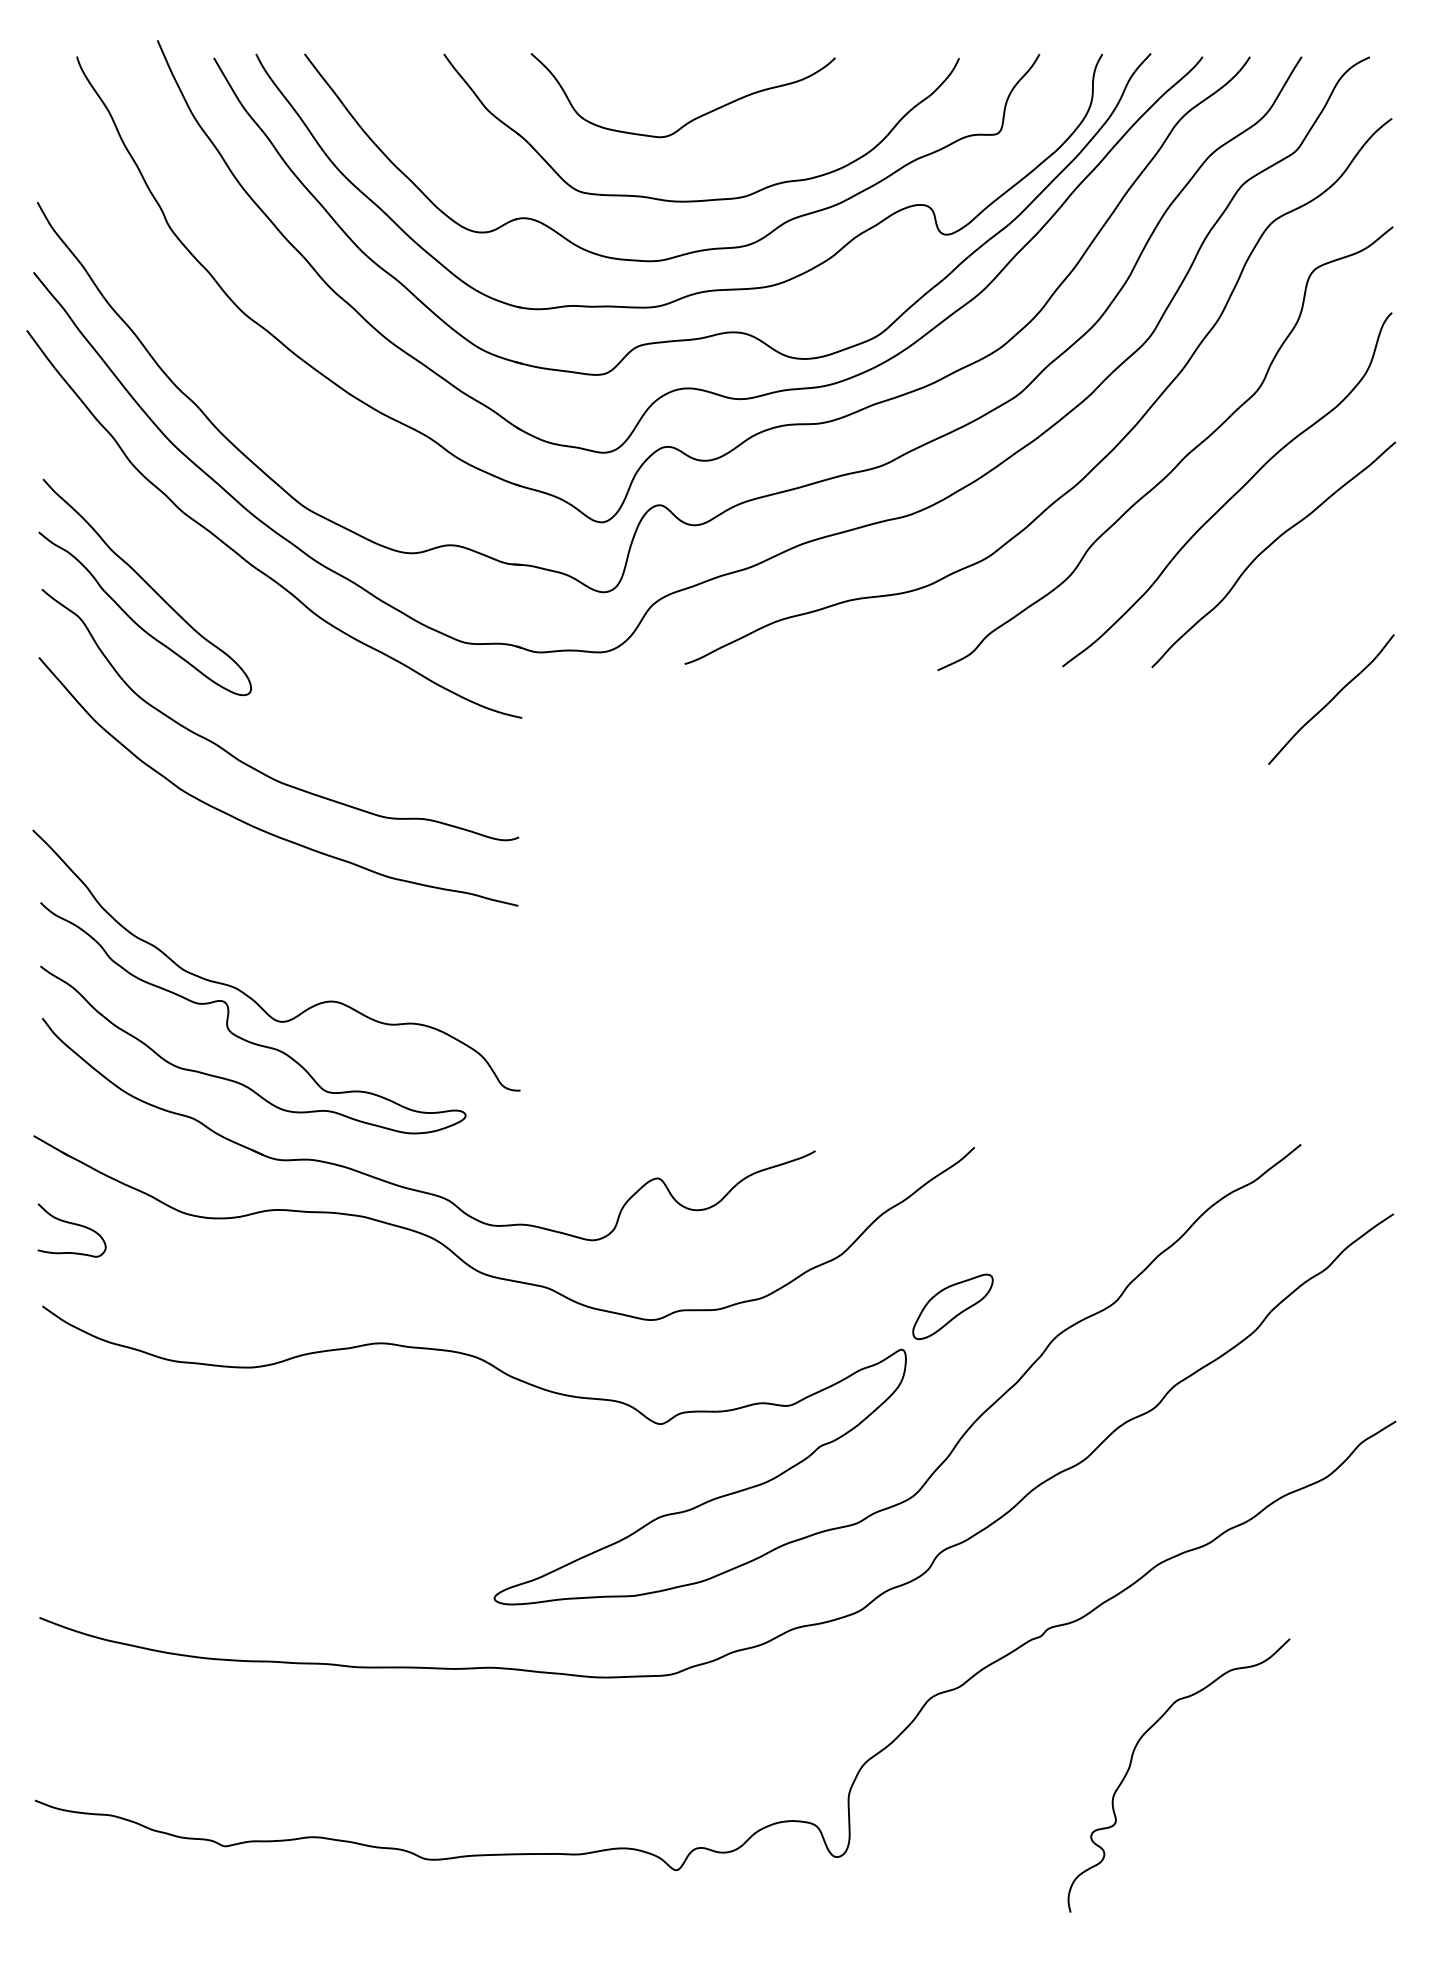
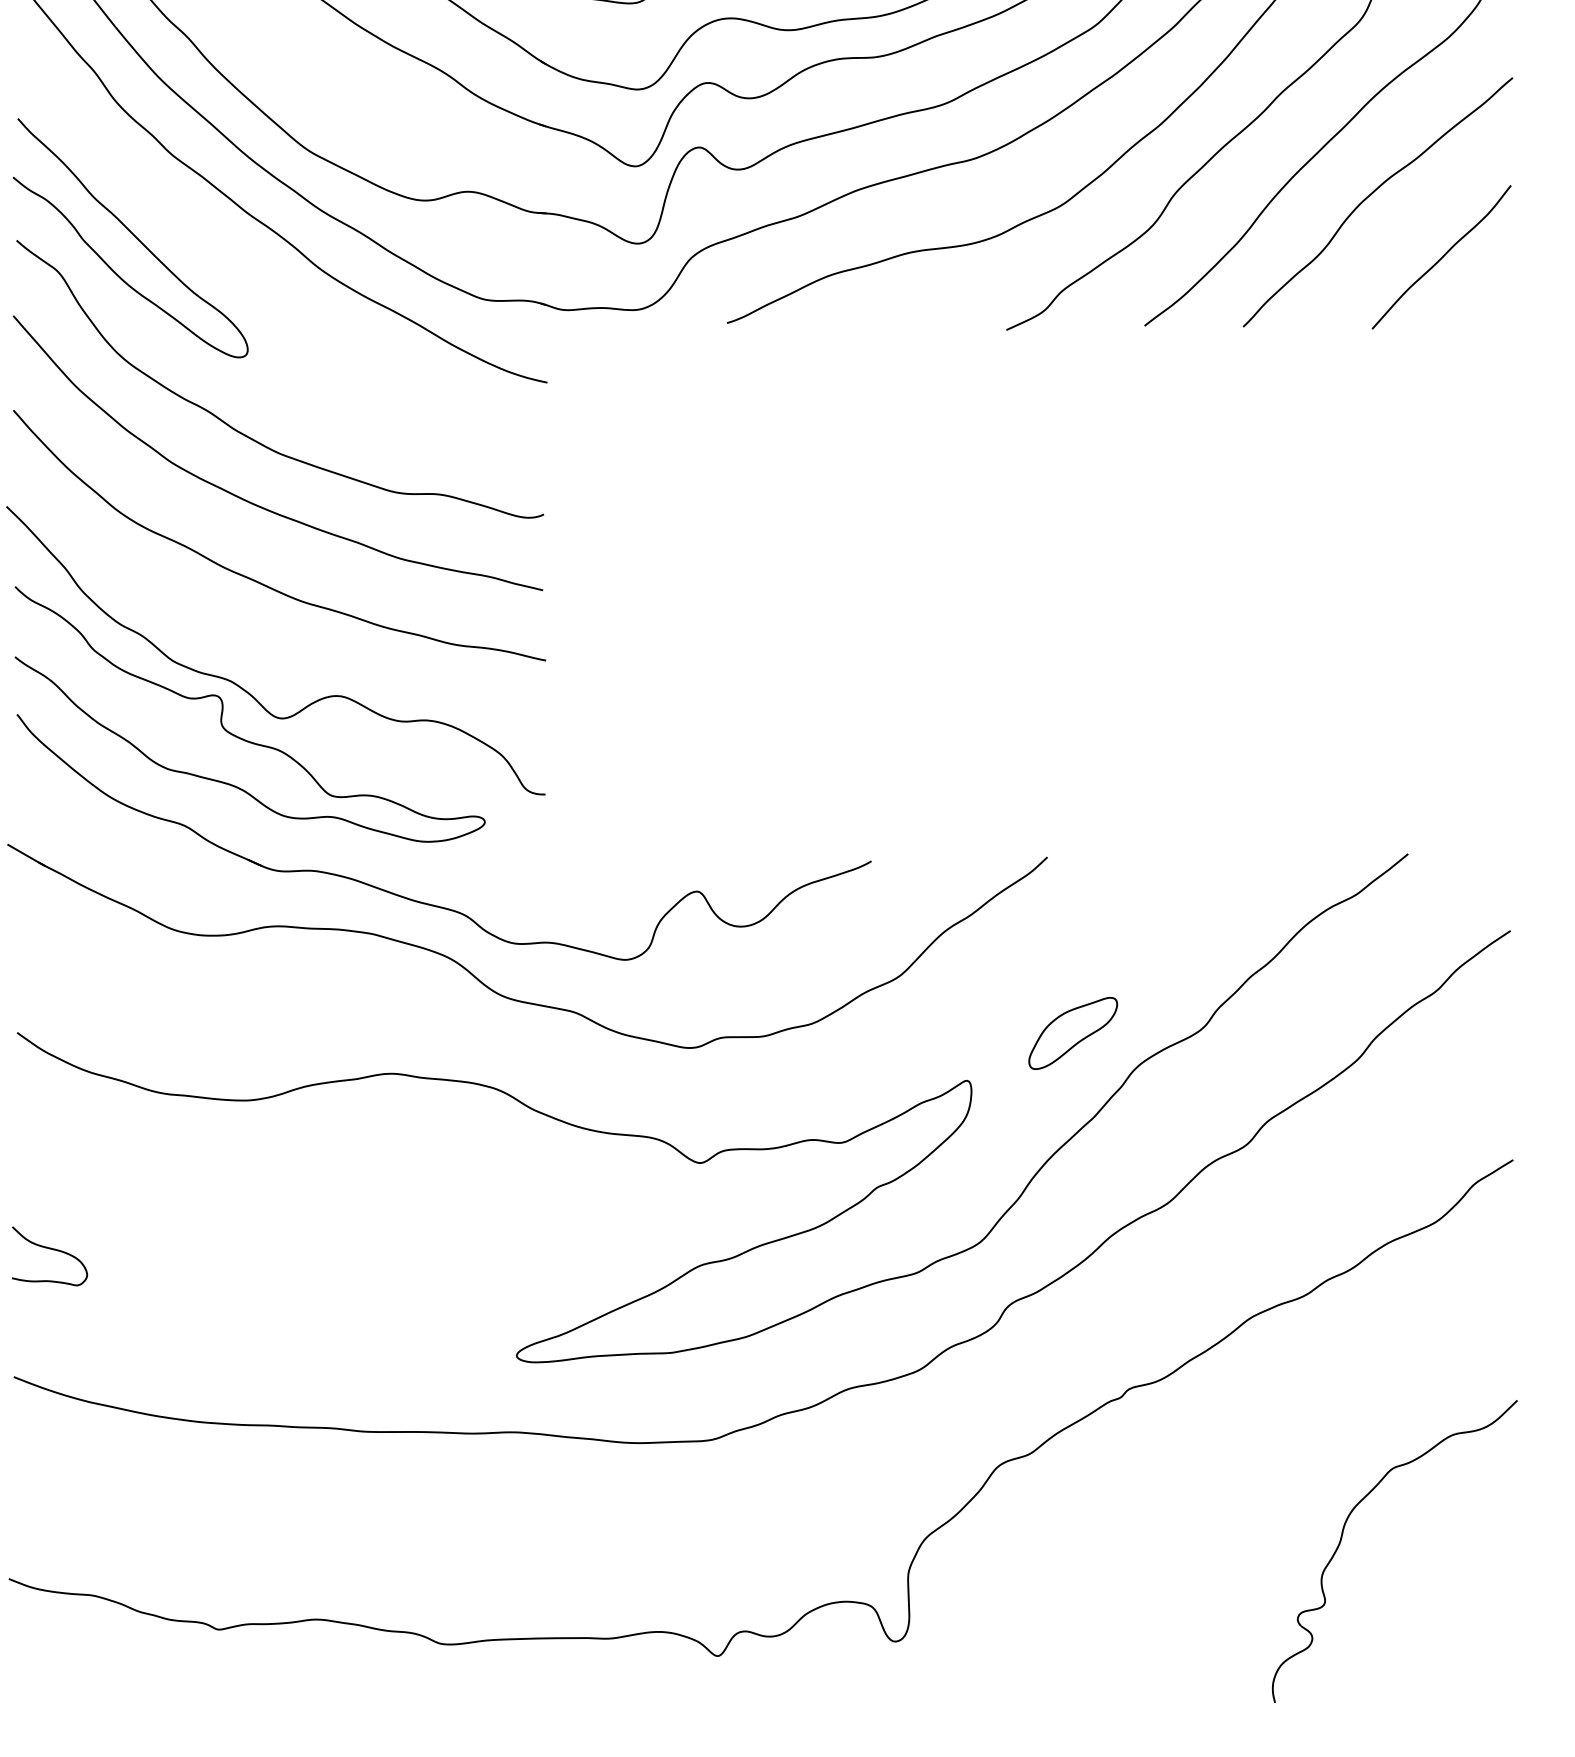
curve: (1331, 699) -> (1441, 257), moved
curve: (258, 896) -> (255, 579), added
curve: (71, 1224) -> (49, 1249), moved
part: (952, 1306) -> (1072, 1033), moved
part: (1131, 1764) -> (1342, 1539), moved

